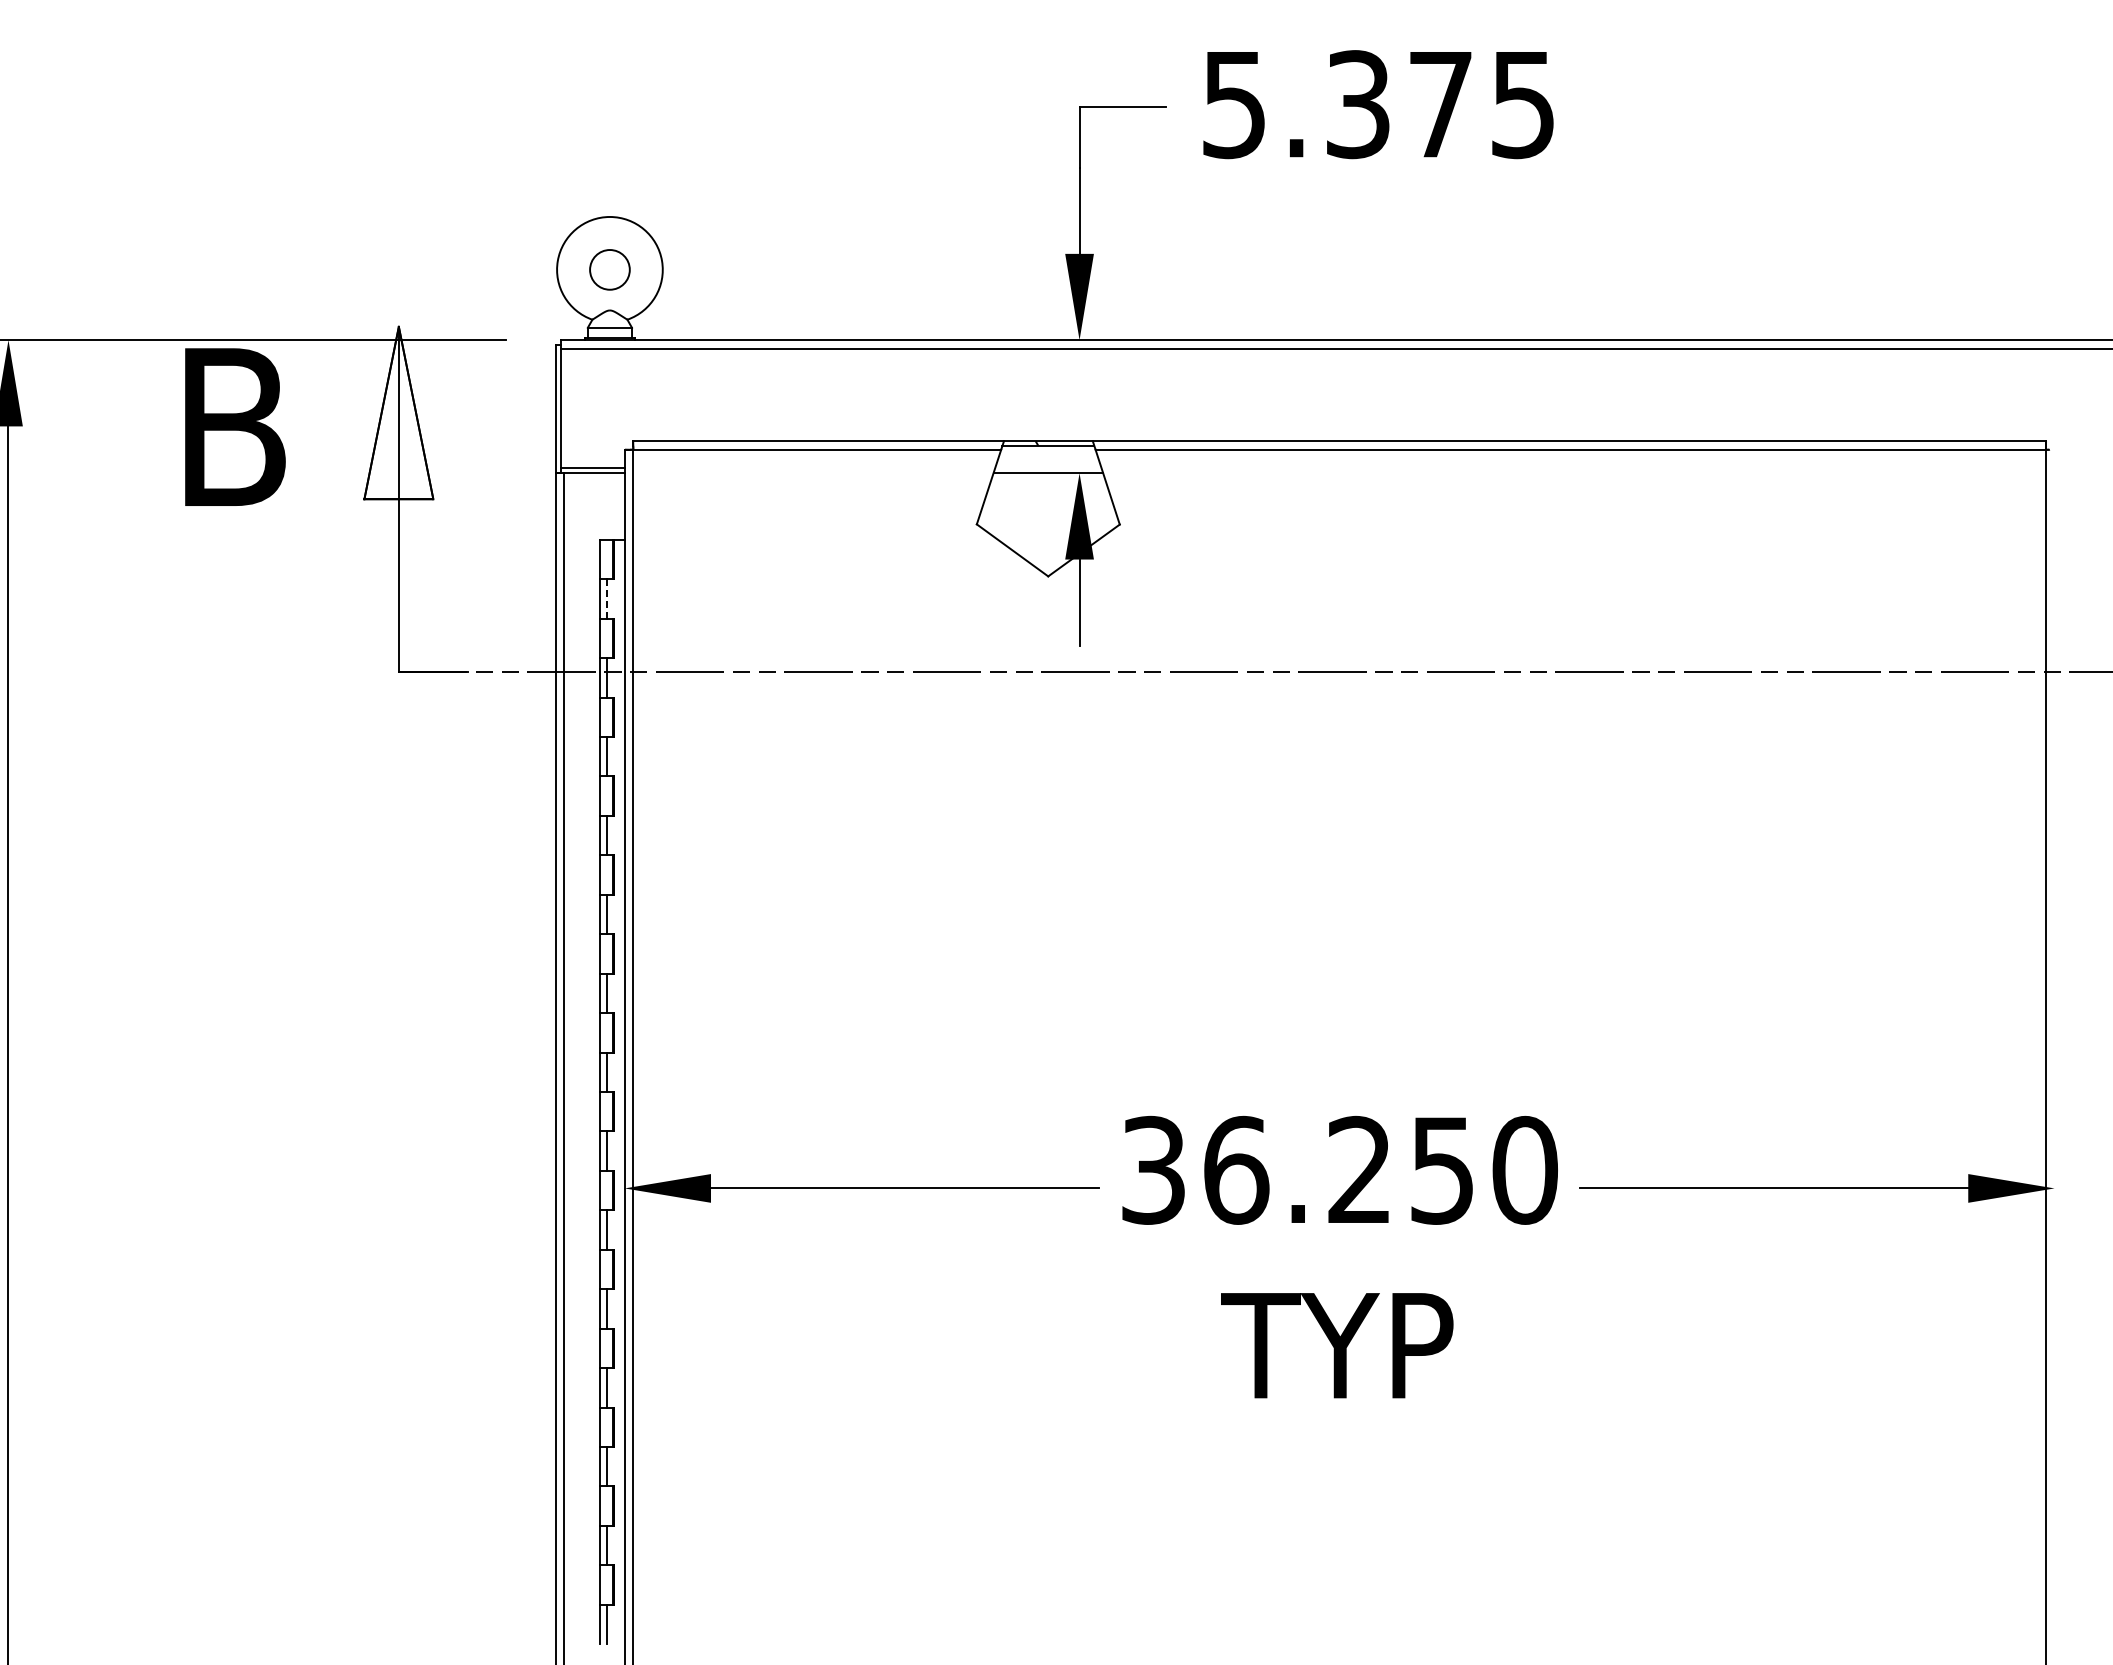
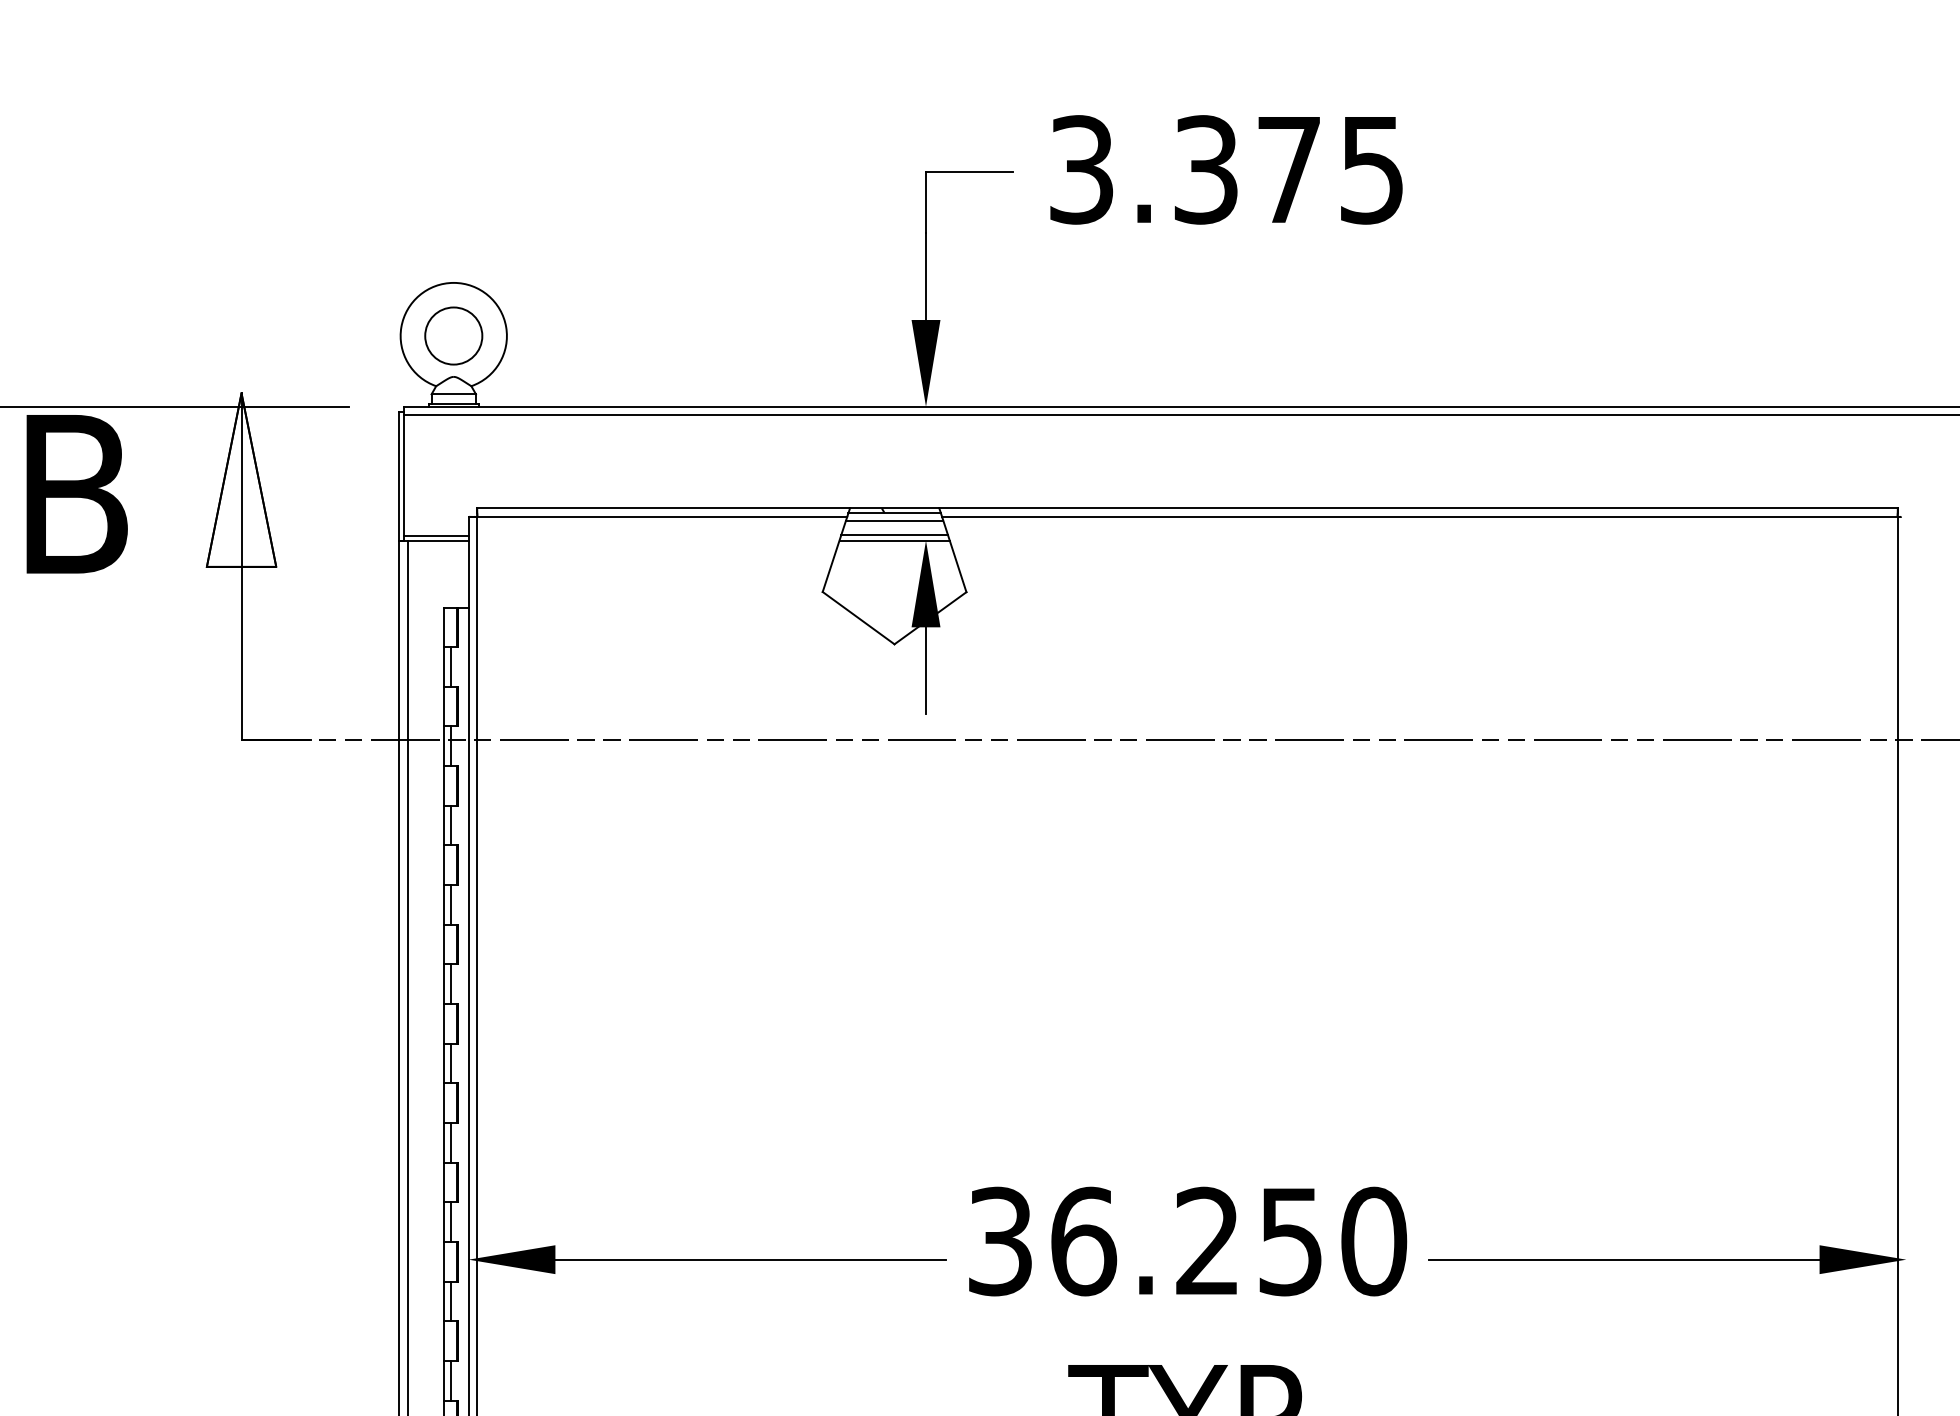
text: (1234, 104) -> (1081, 169), 5.375 -> 3.375
circle: (609, 269) -> (453, 335), size x1.43
line: (1047, 453) -> (893, 520), added
line: (1048, 467) -> (894, 534), added
line: (607, 598) -> (451, 666), dashed -> solid

